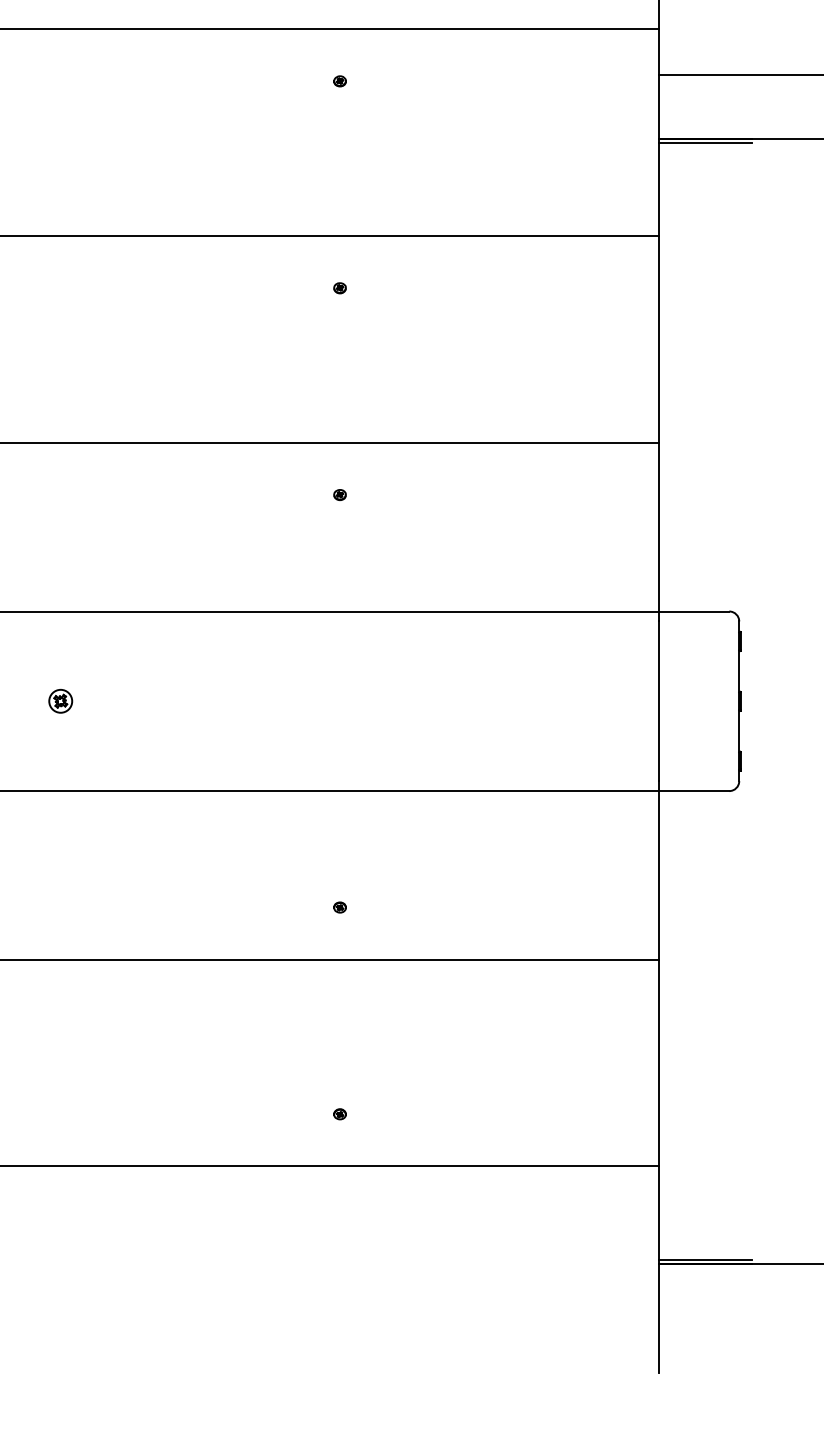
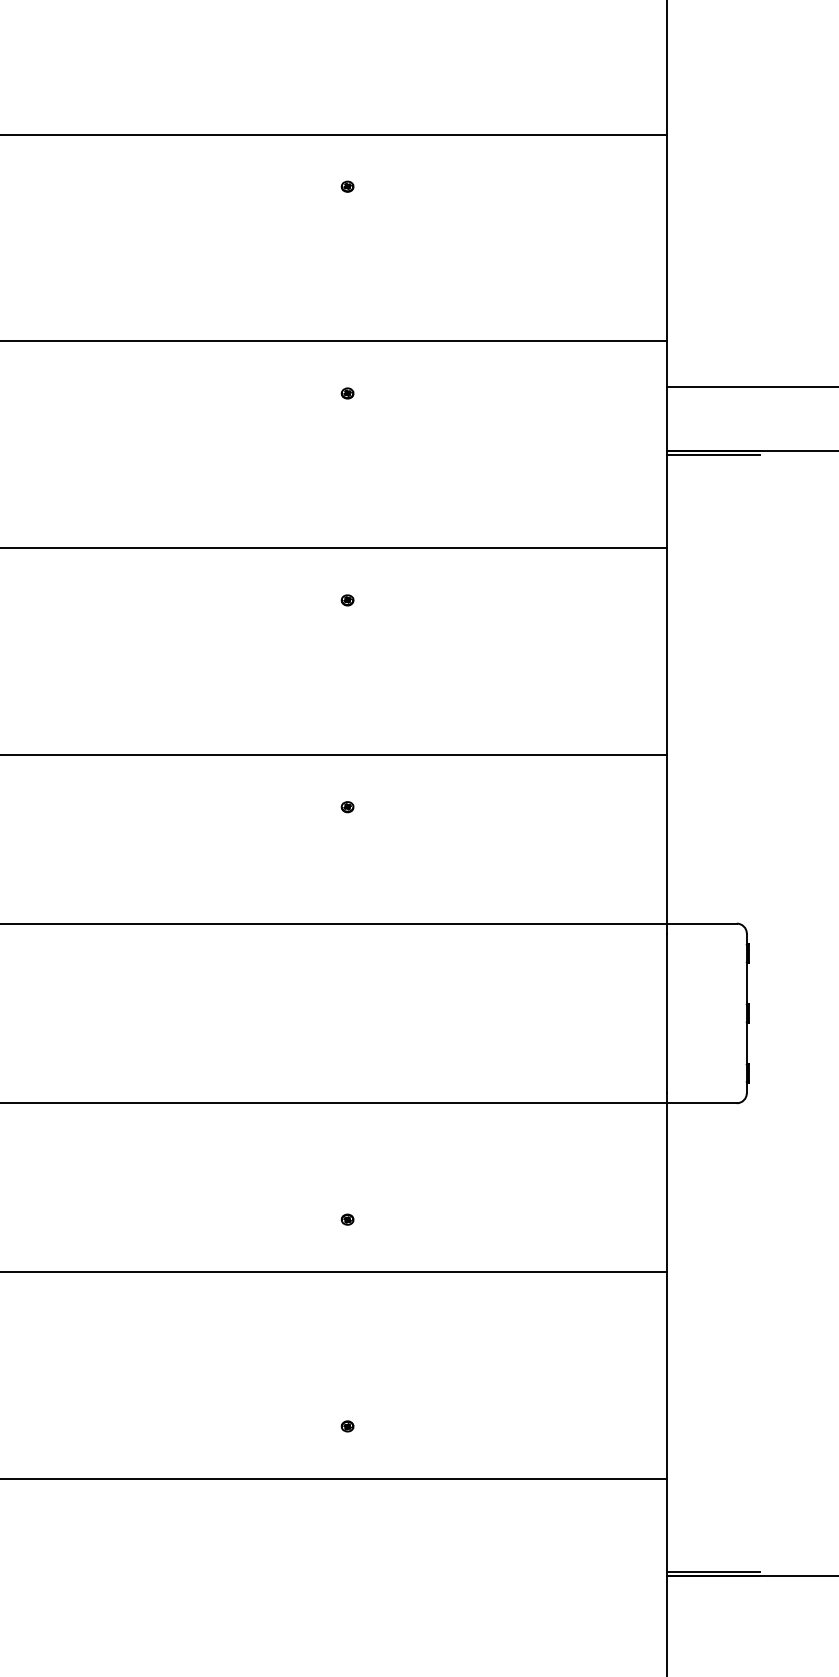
part: (60, 701) -> (68, 1013), removed

